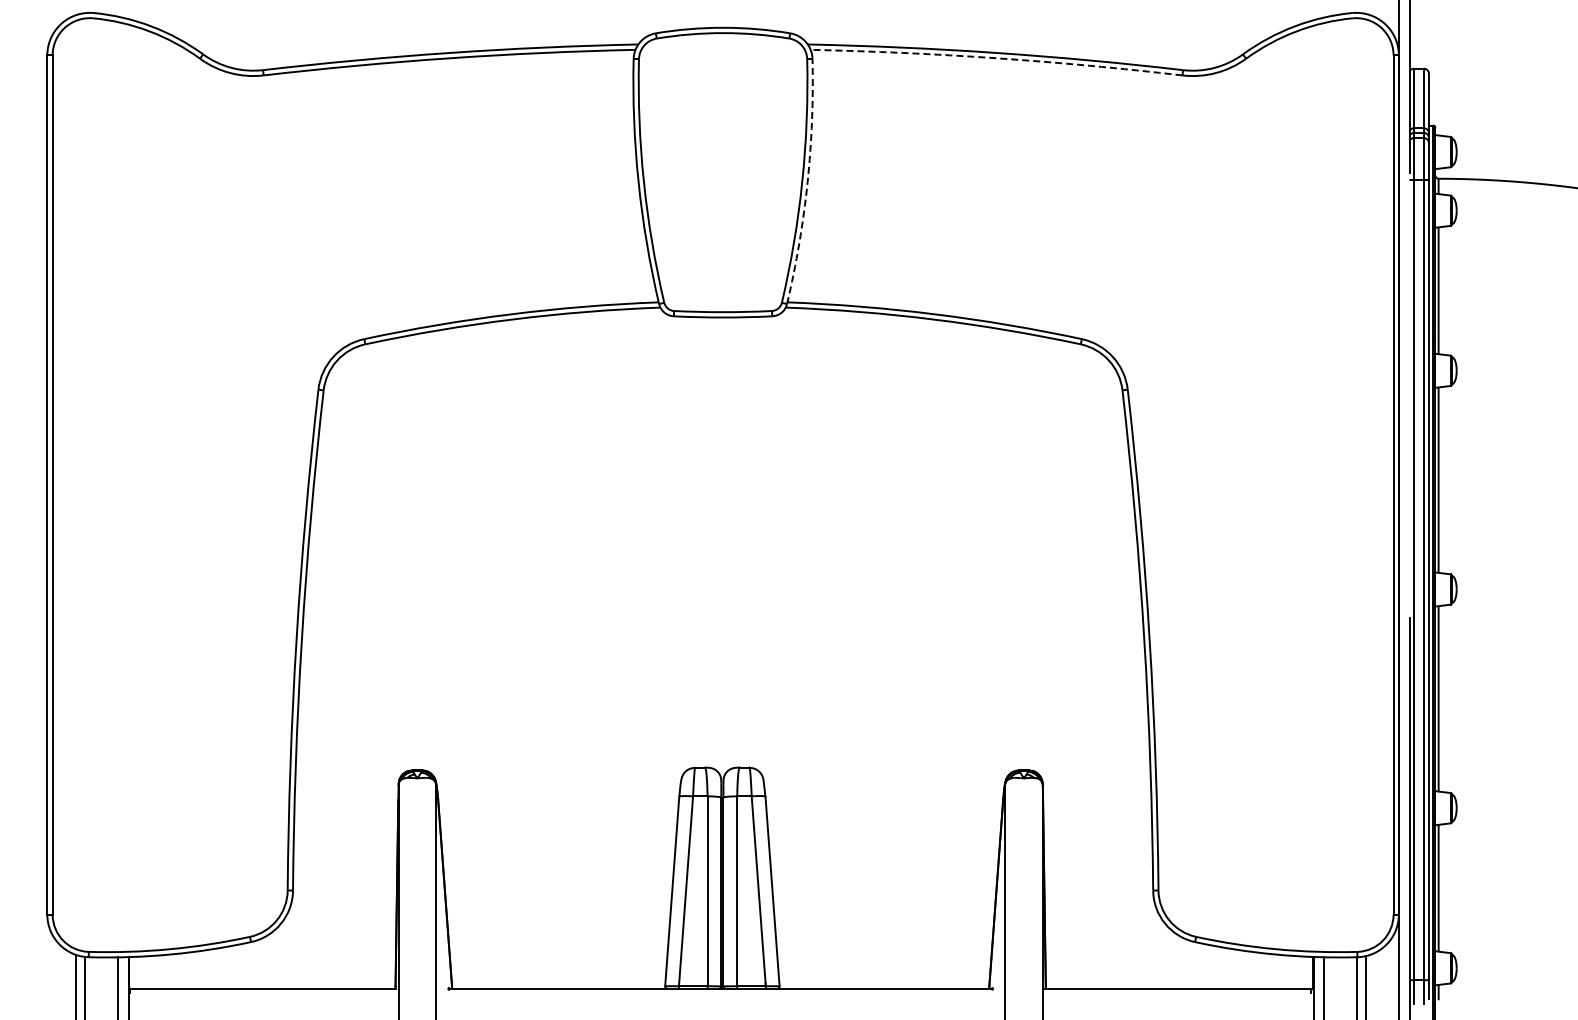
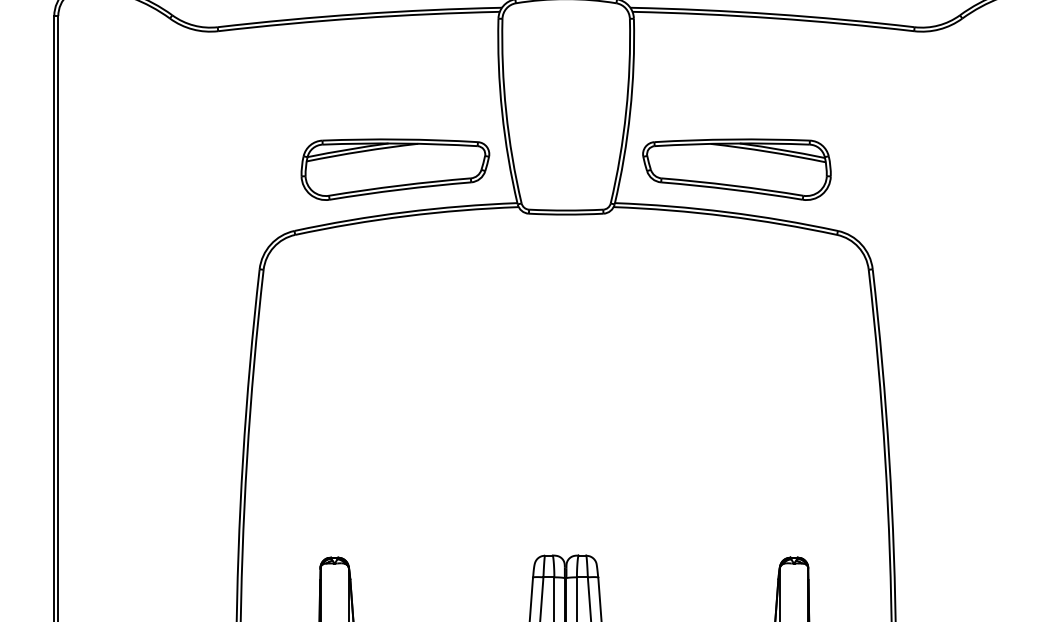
arc: (996, 58) -> (773, 18), dashed -> solid
arc: (807, 182) -> (630, 112), dashed -> solid
part: (497, 258) -> (395, 169), added
part: (948, 258) -> (736, 169), added

